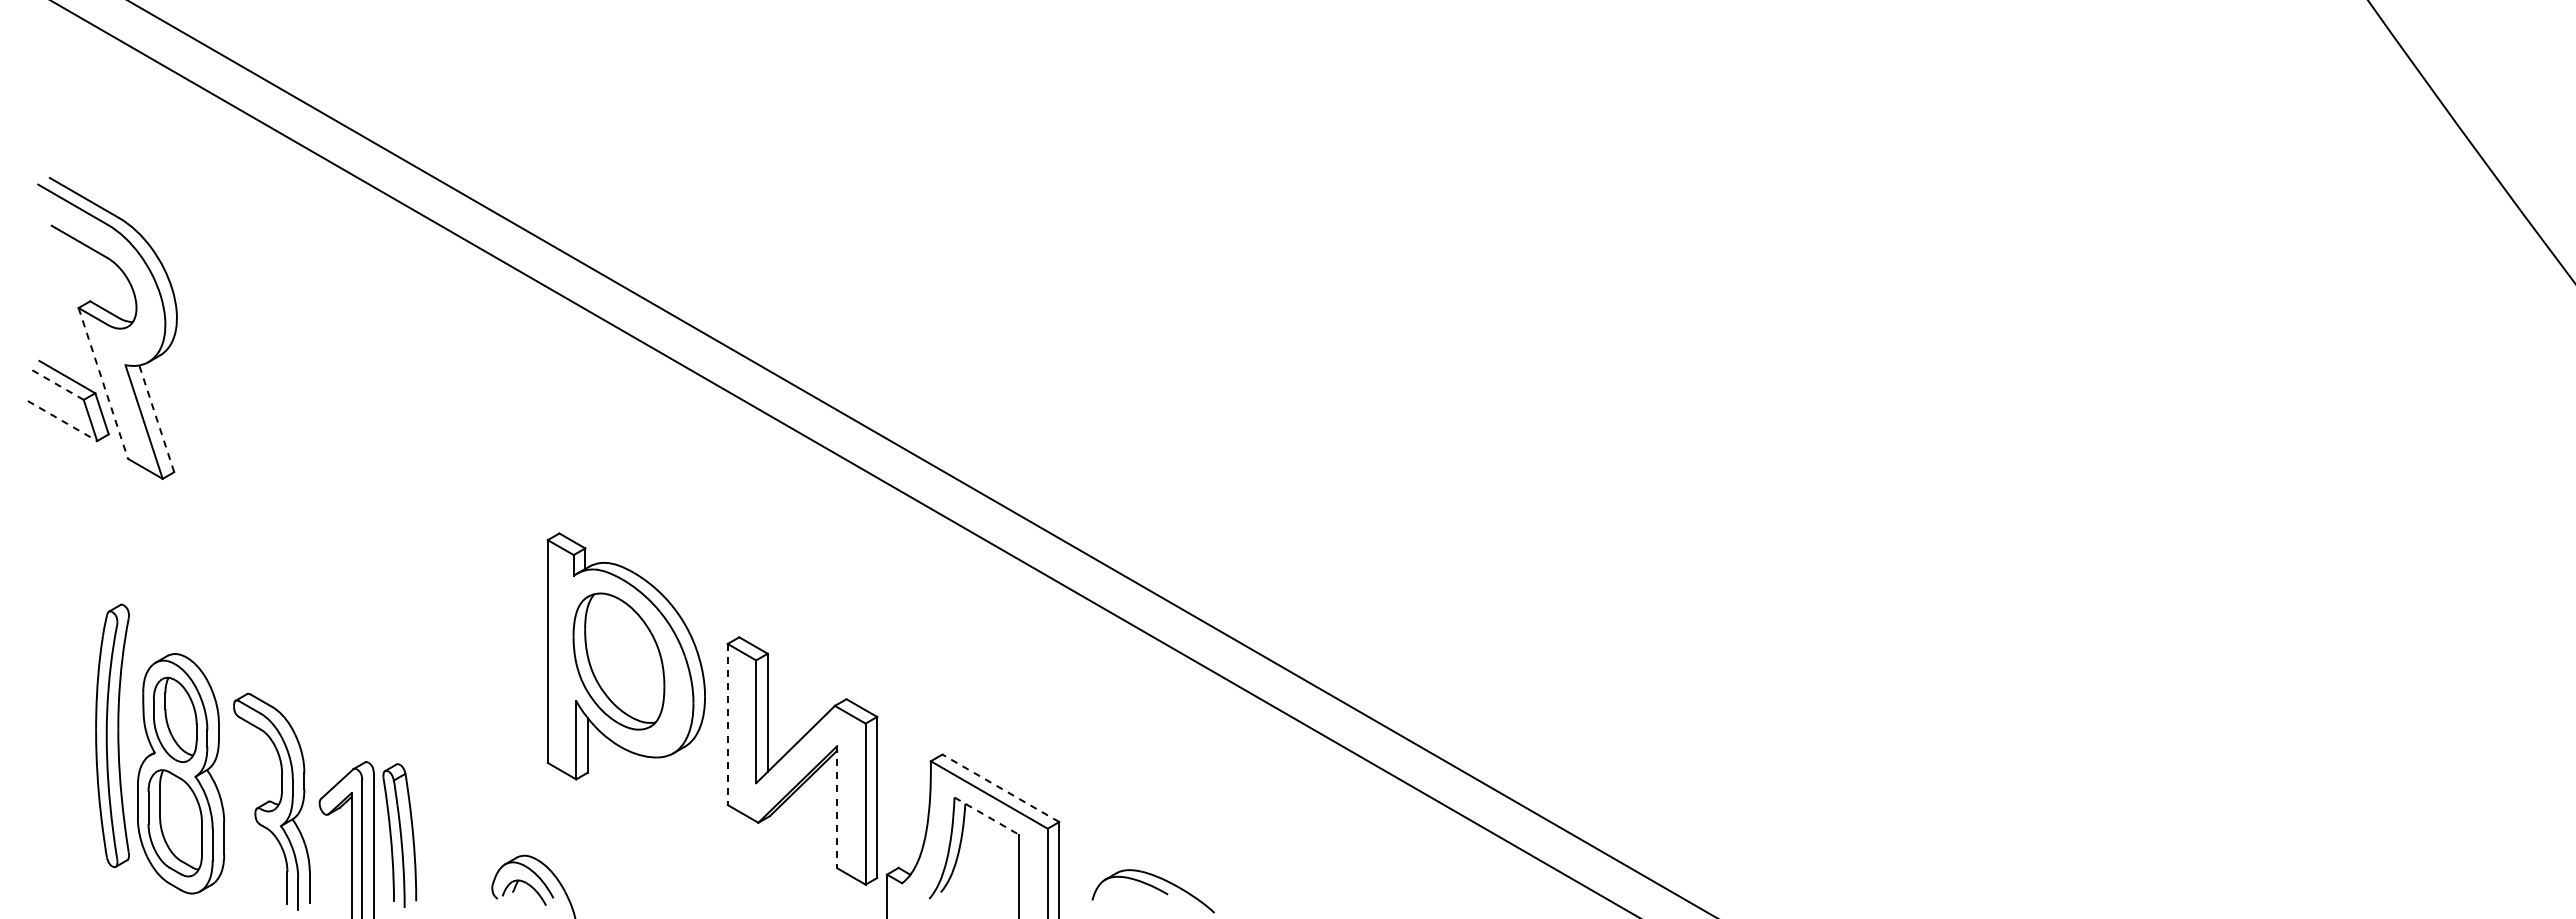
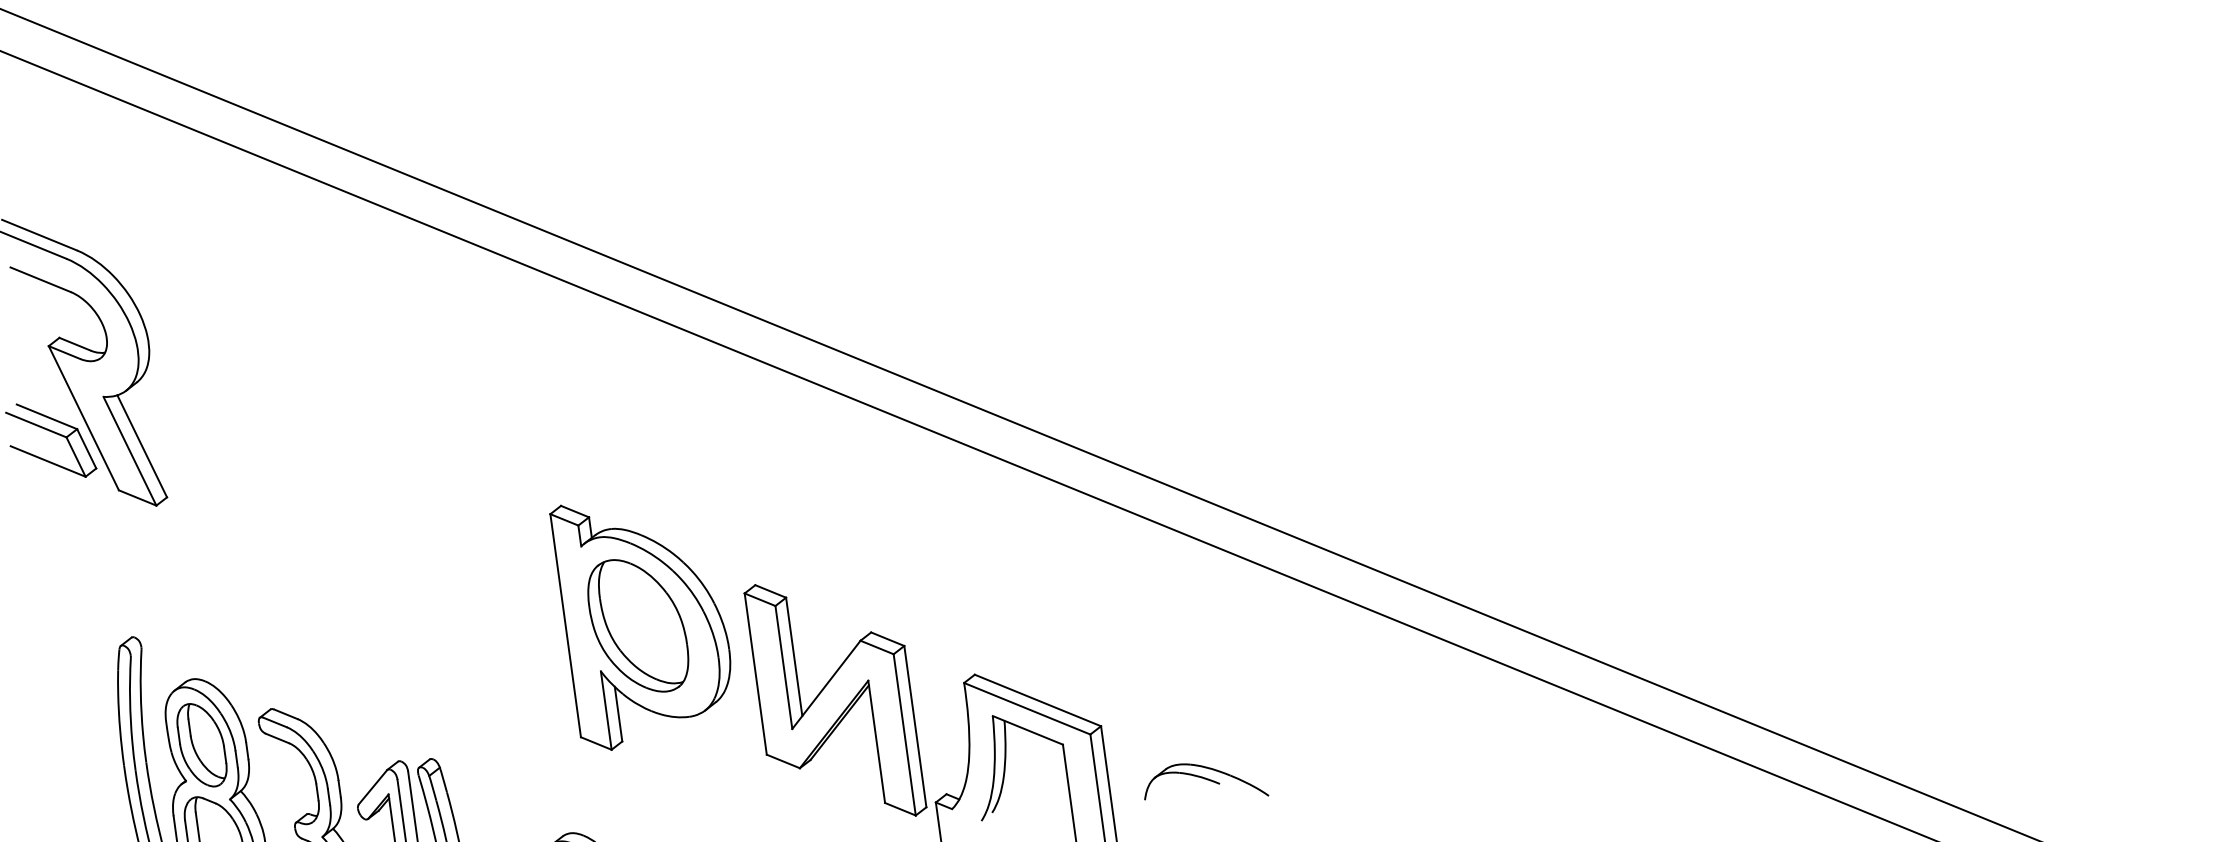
line: (55, 383) -> (35, 424), dashed -> solid
line: (103, 383) -> (84, 418), dashed -> solid
line: (156, 418) -> (141, 446), dashed -> solid
line: (62, 421) -> (48, 461), dashed -> solid
line: (727, 724) -> (755, 674), dashed -> solid
line: (1000, 788) -> (1037, 700), dashed -> solid
line: (837, 807) -> (877, 742), dashed -> solid
line: (987, 816) -> (1028, 730), dashed -> solid

